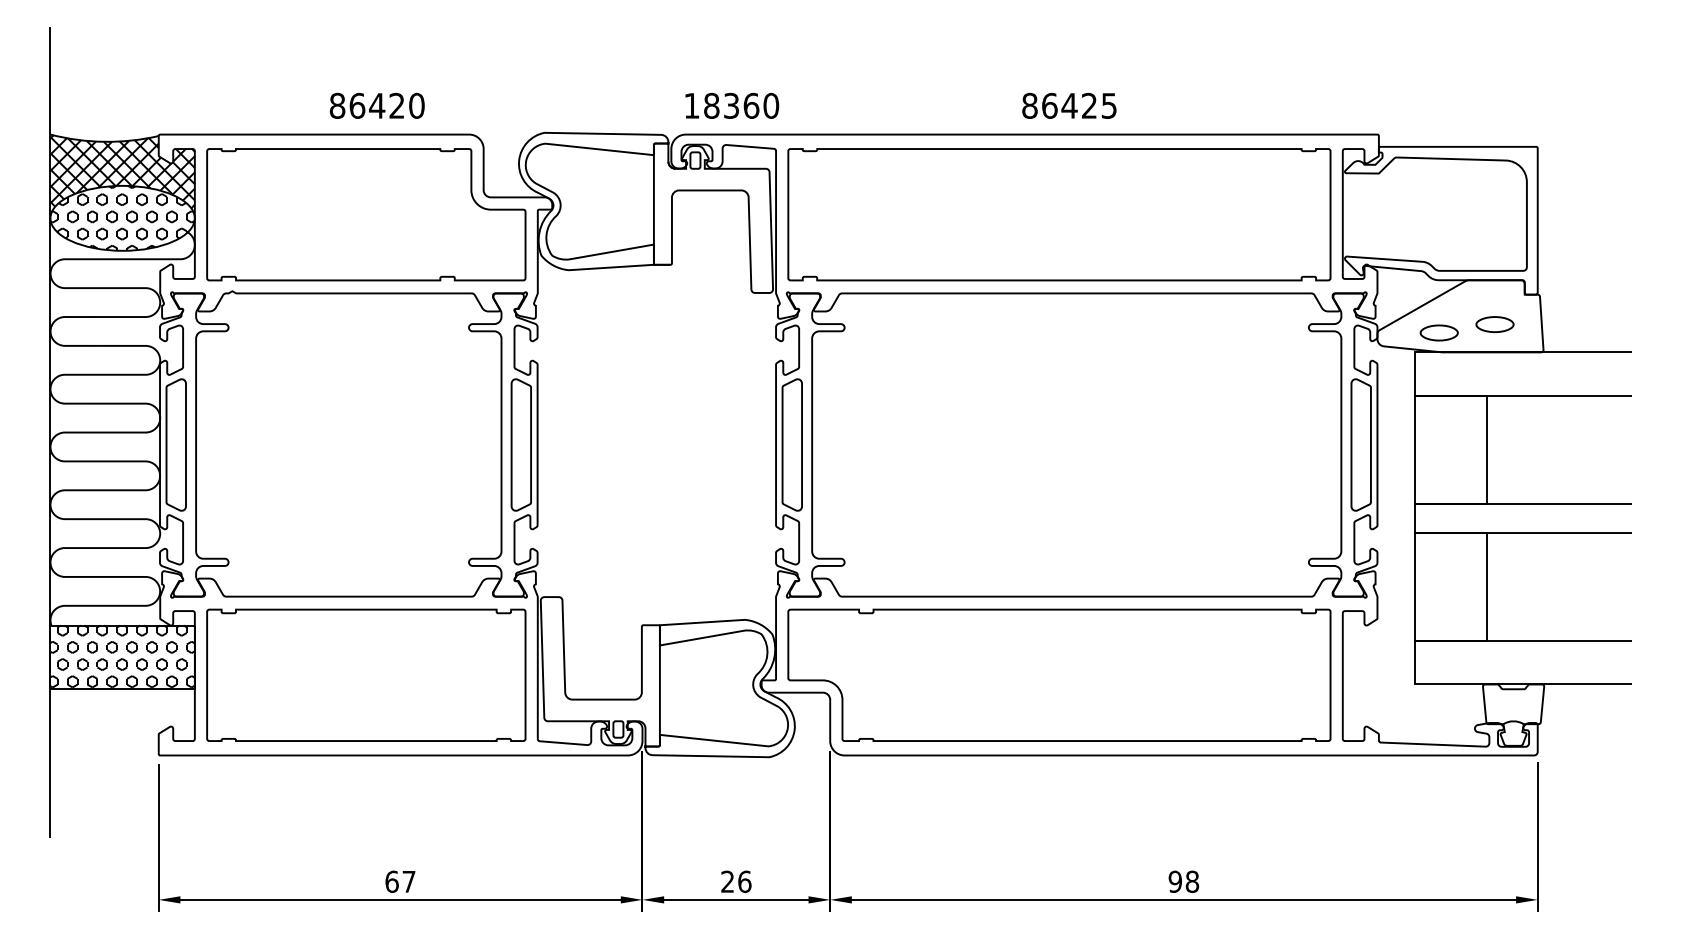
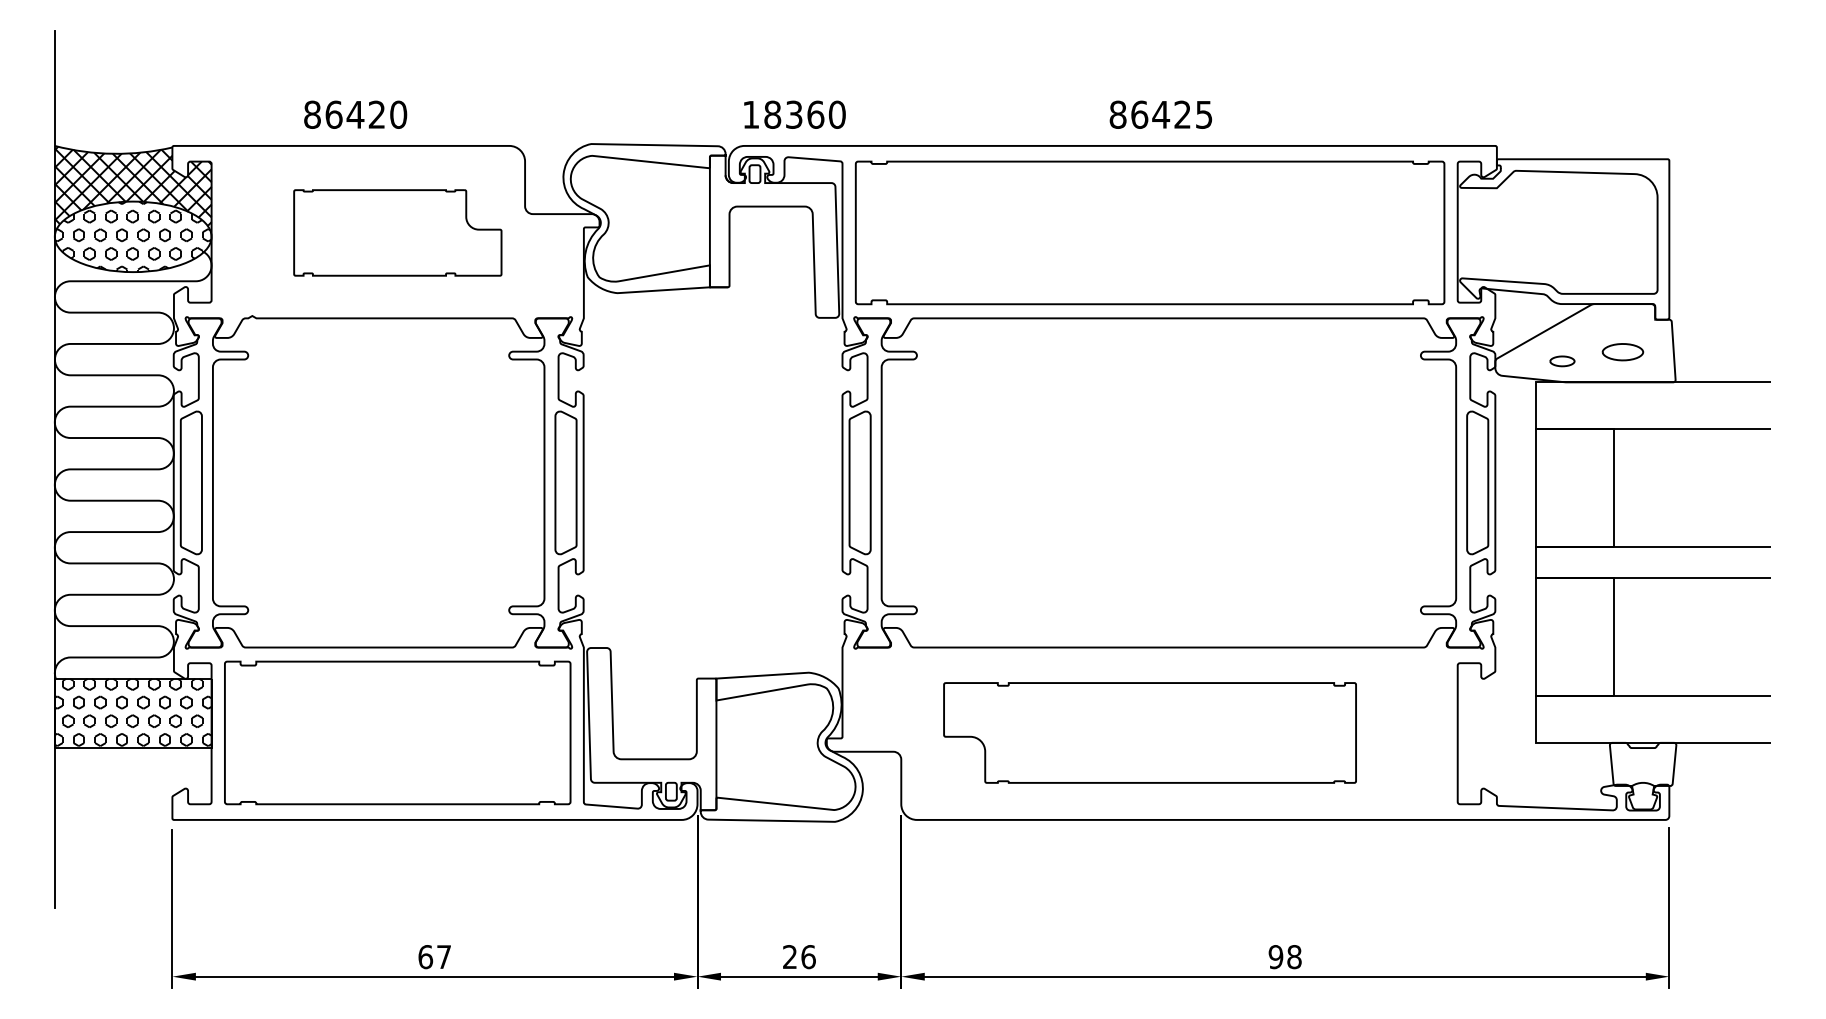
text: (377, 105) -> (355, 114), moved
part: (366, 214) -> (397, 232), size x0.6
part: (1439, 333) -> (1562, 361), size x0.6
part: (1058, 674) -> (1149, 732), size x0.7

